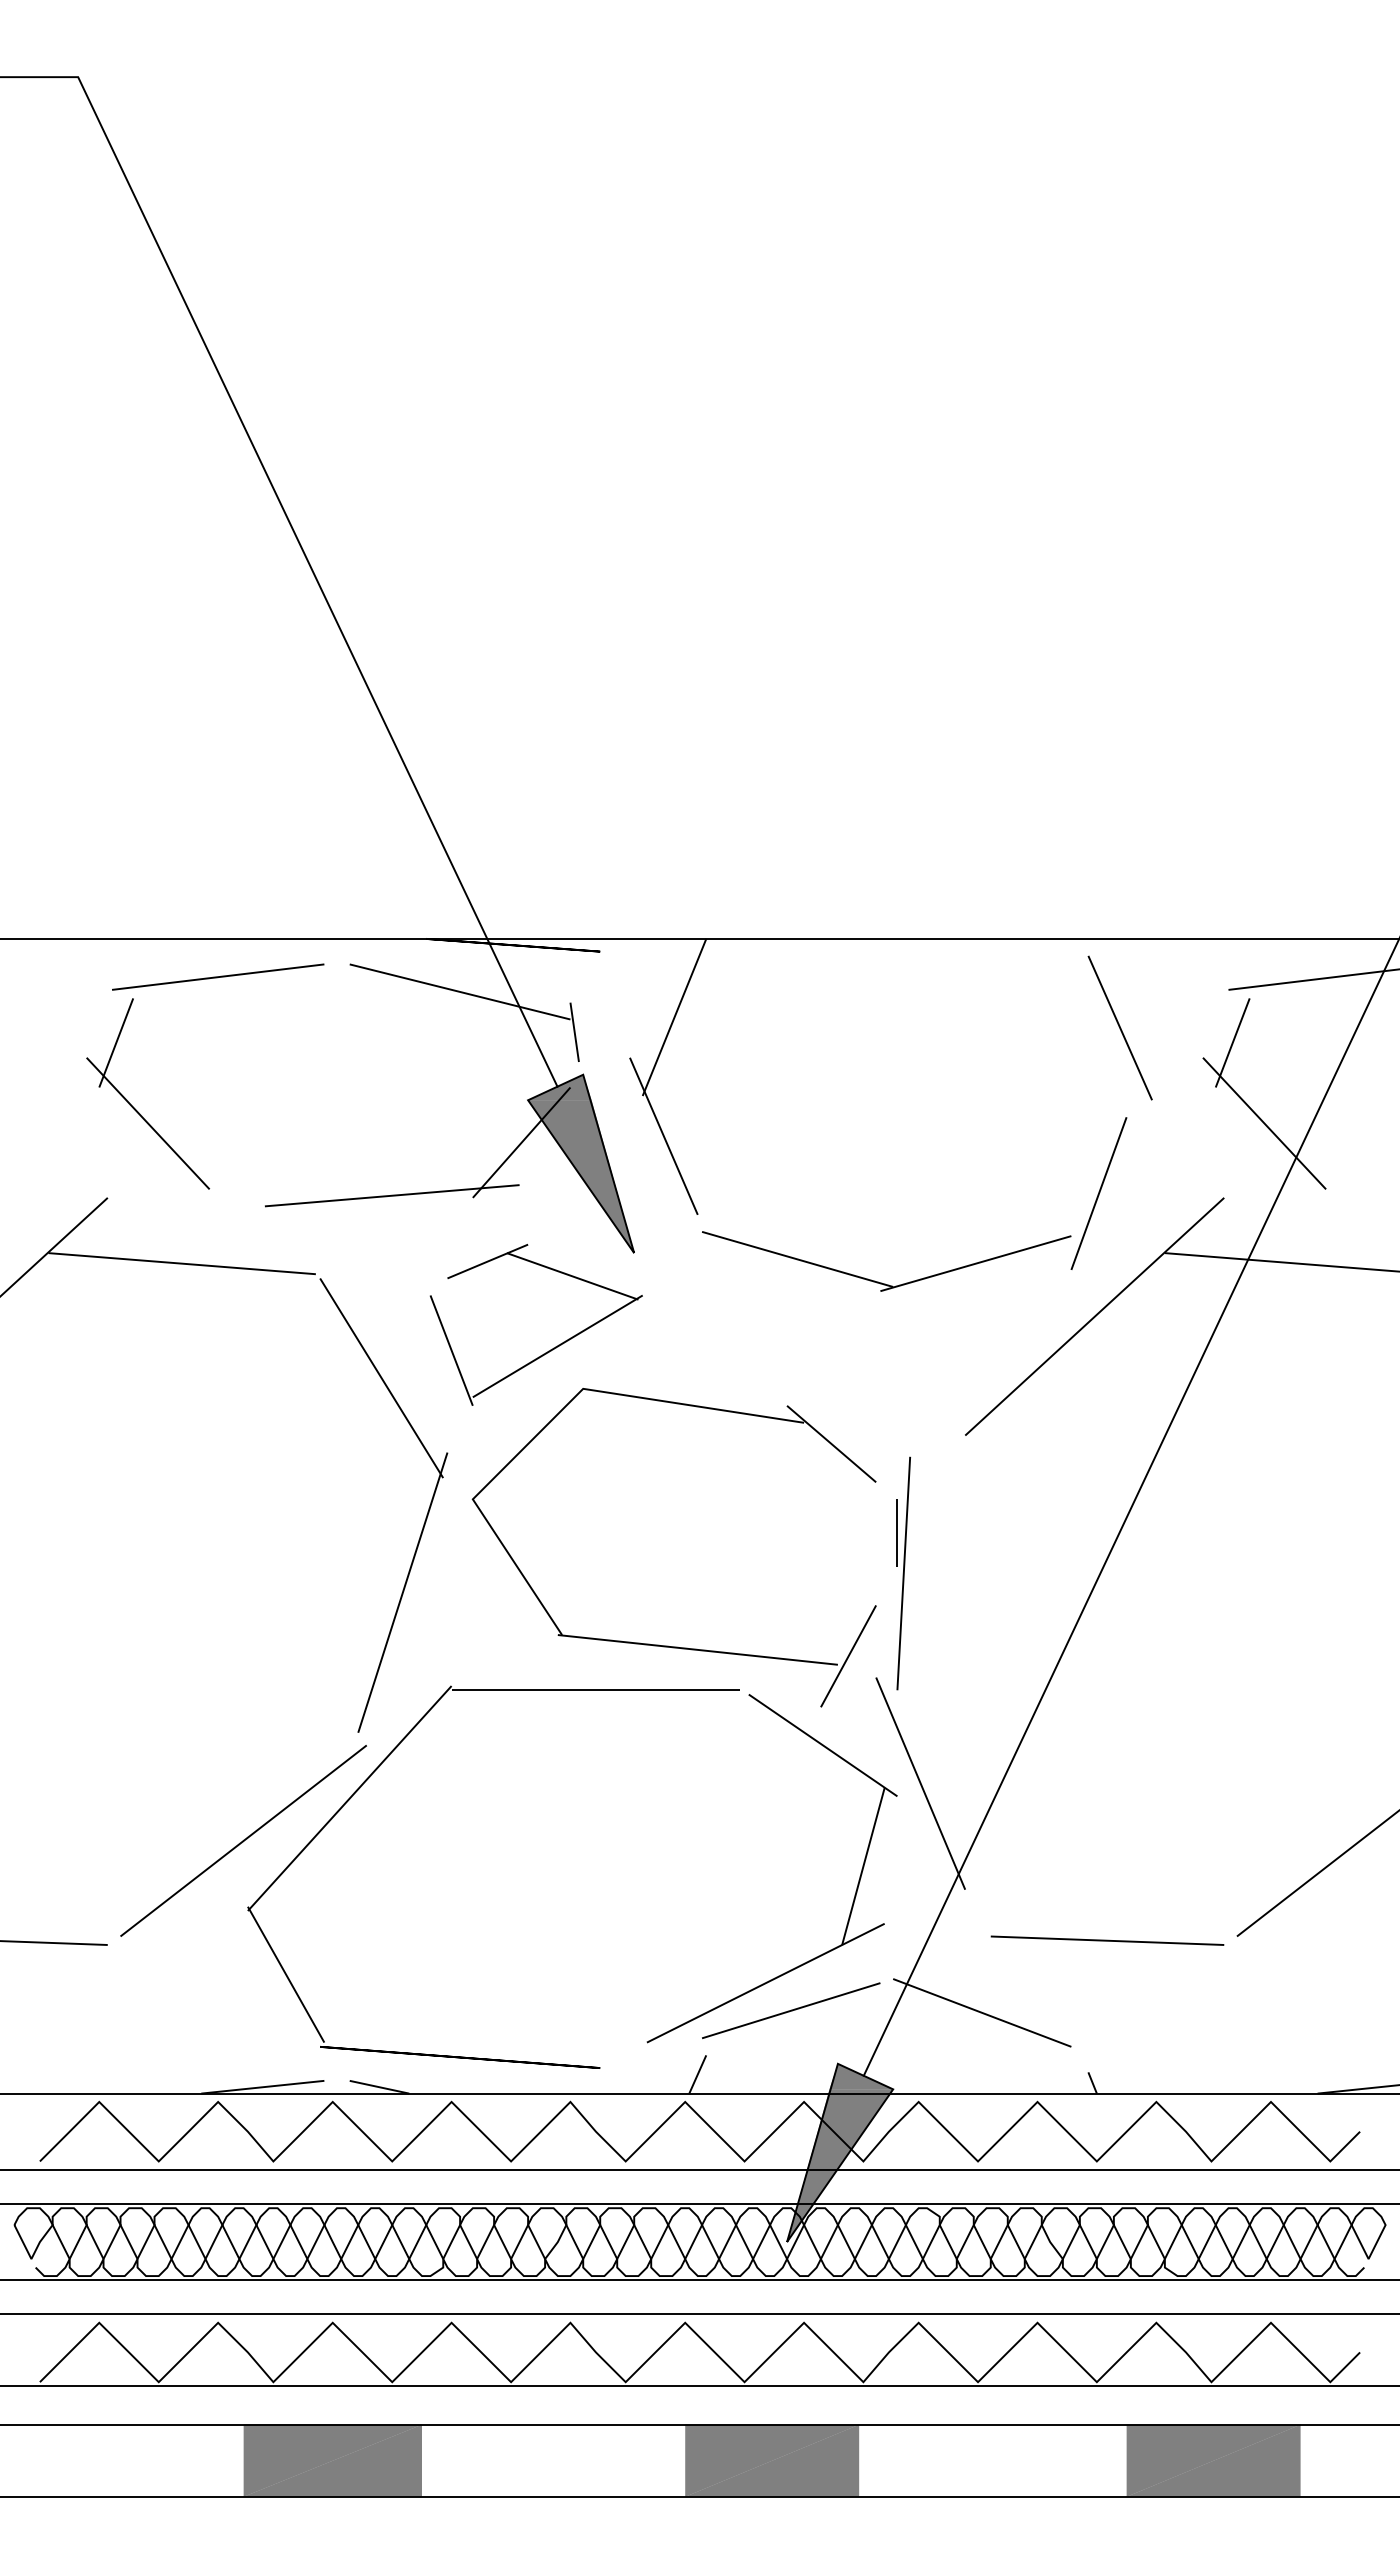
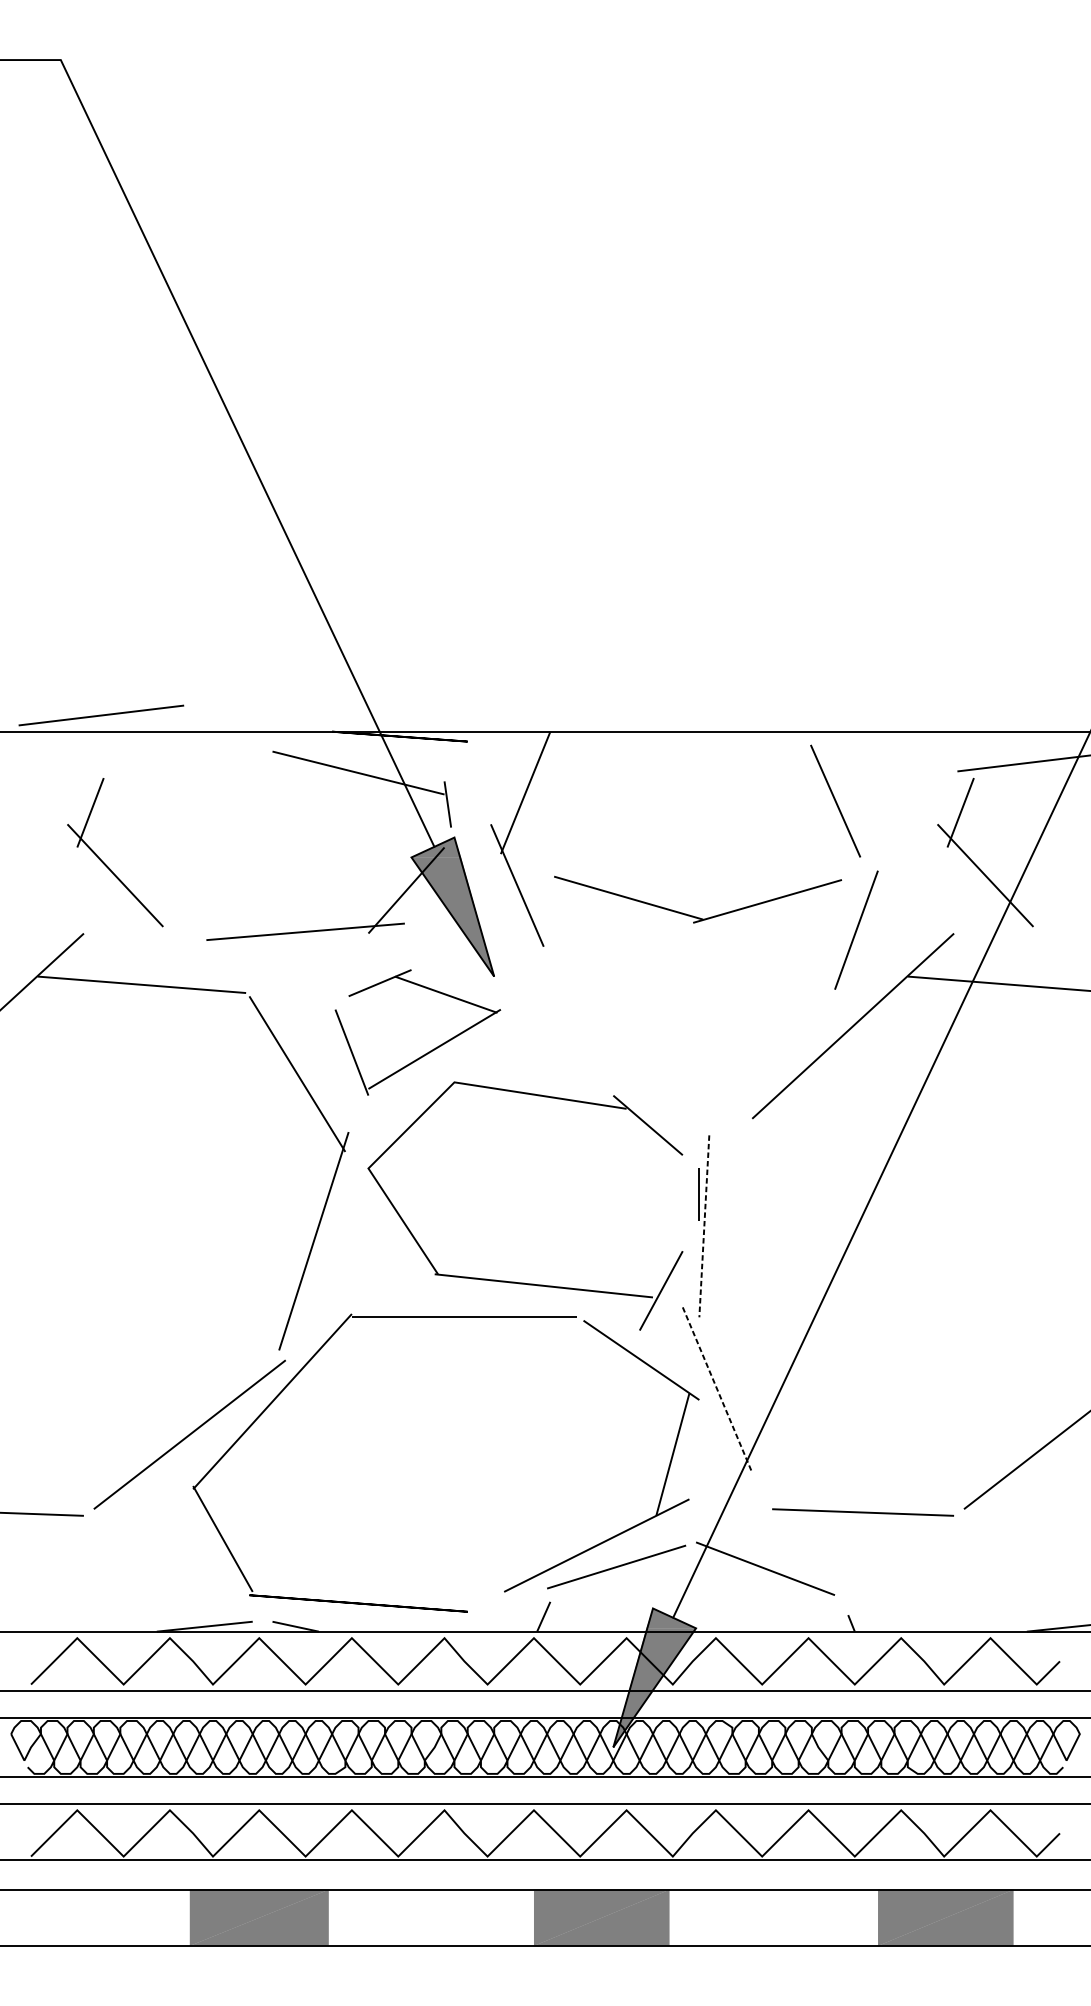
line: (218, 976) -> (101, 715), moved
line: (1119, 1027) -> (835, 800), moved
part: (878, 1281) -> (691, 915), moved
line: (903, 1573) -> (704, 1226), solid -> dashed
line: (920, 1784) -> (717, 1390), solid -> dashed

